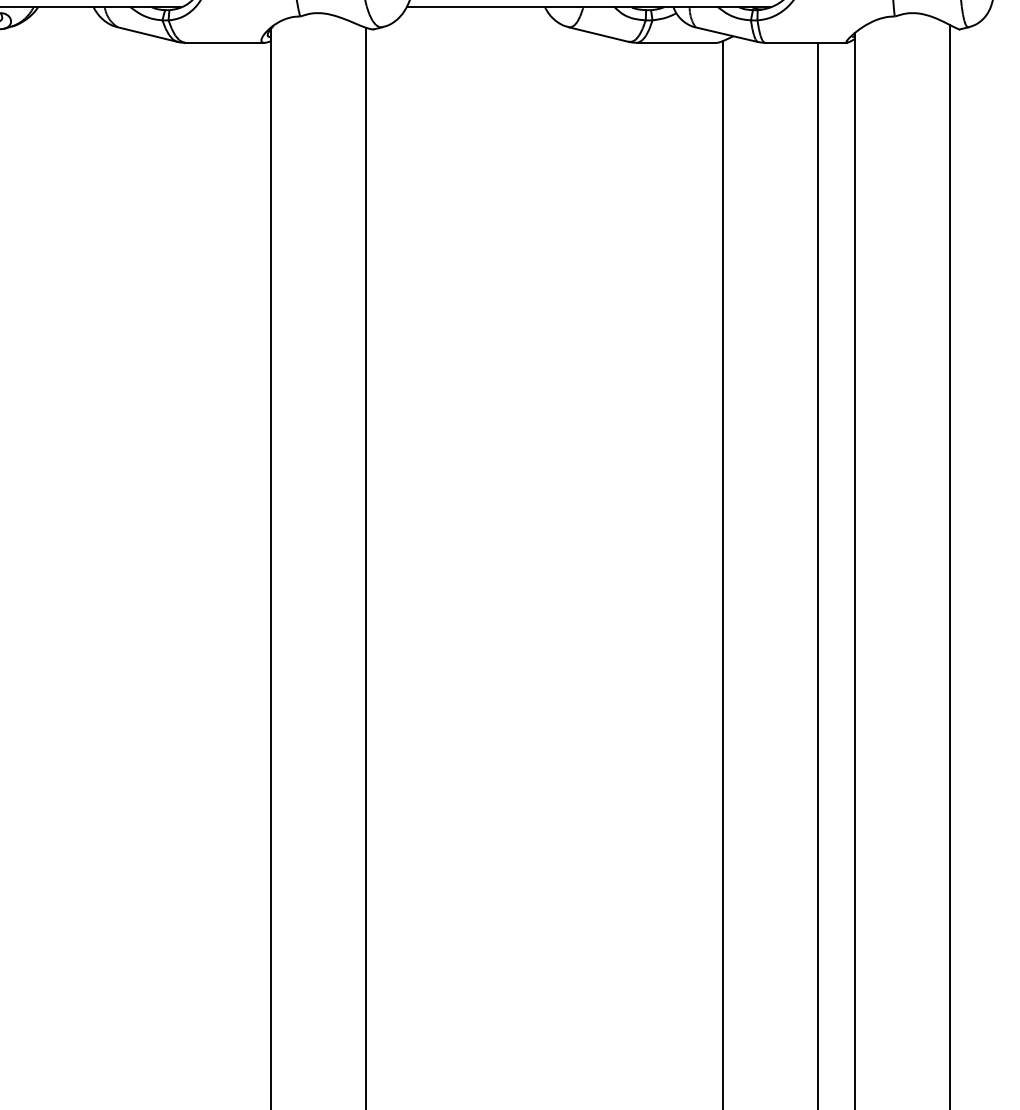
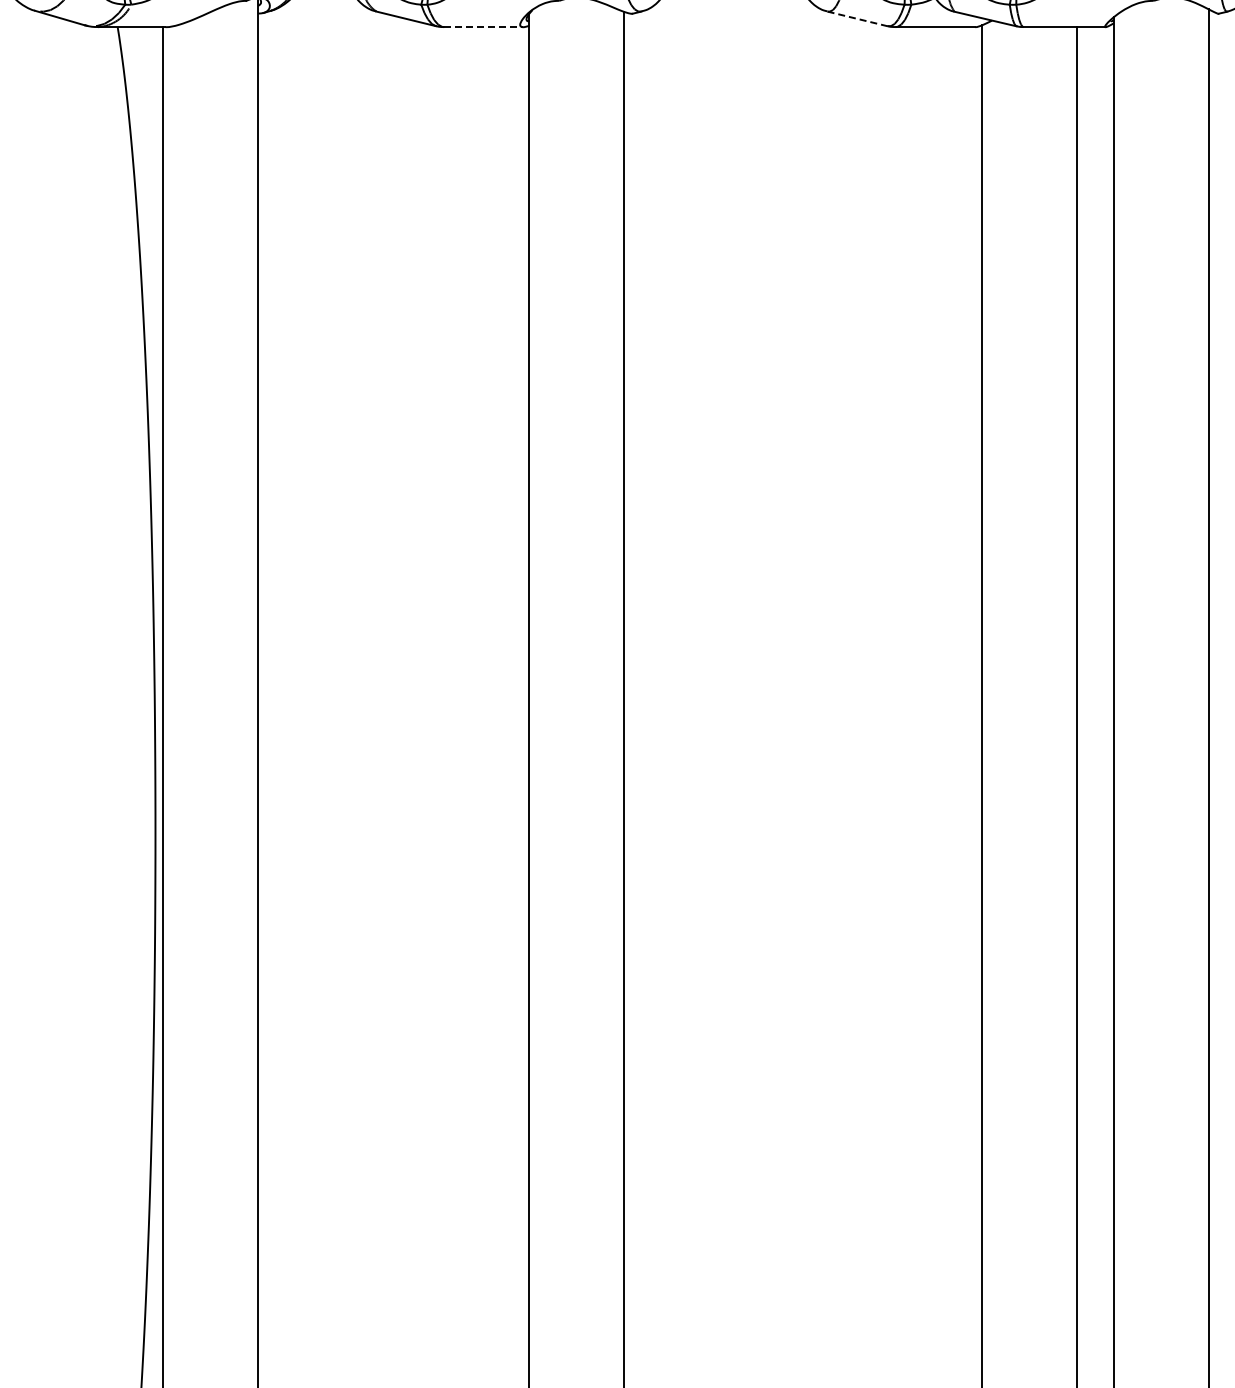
line: (598, 34) -> (857, 18), solid -> dashed
line: (224, 43) -> (483, 27), solid -> dashed

